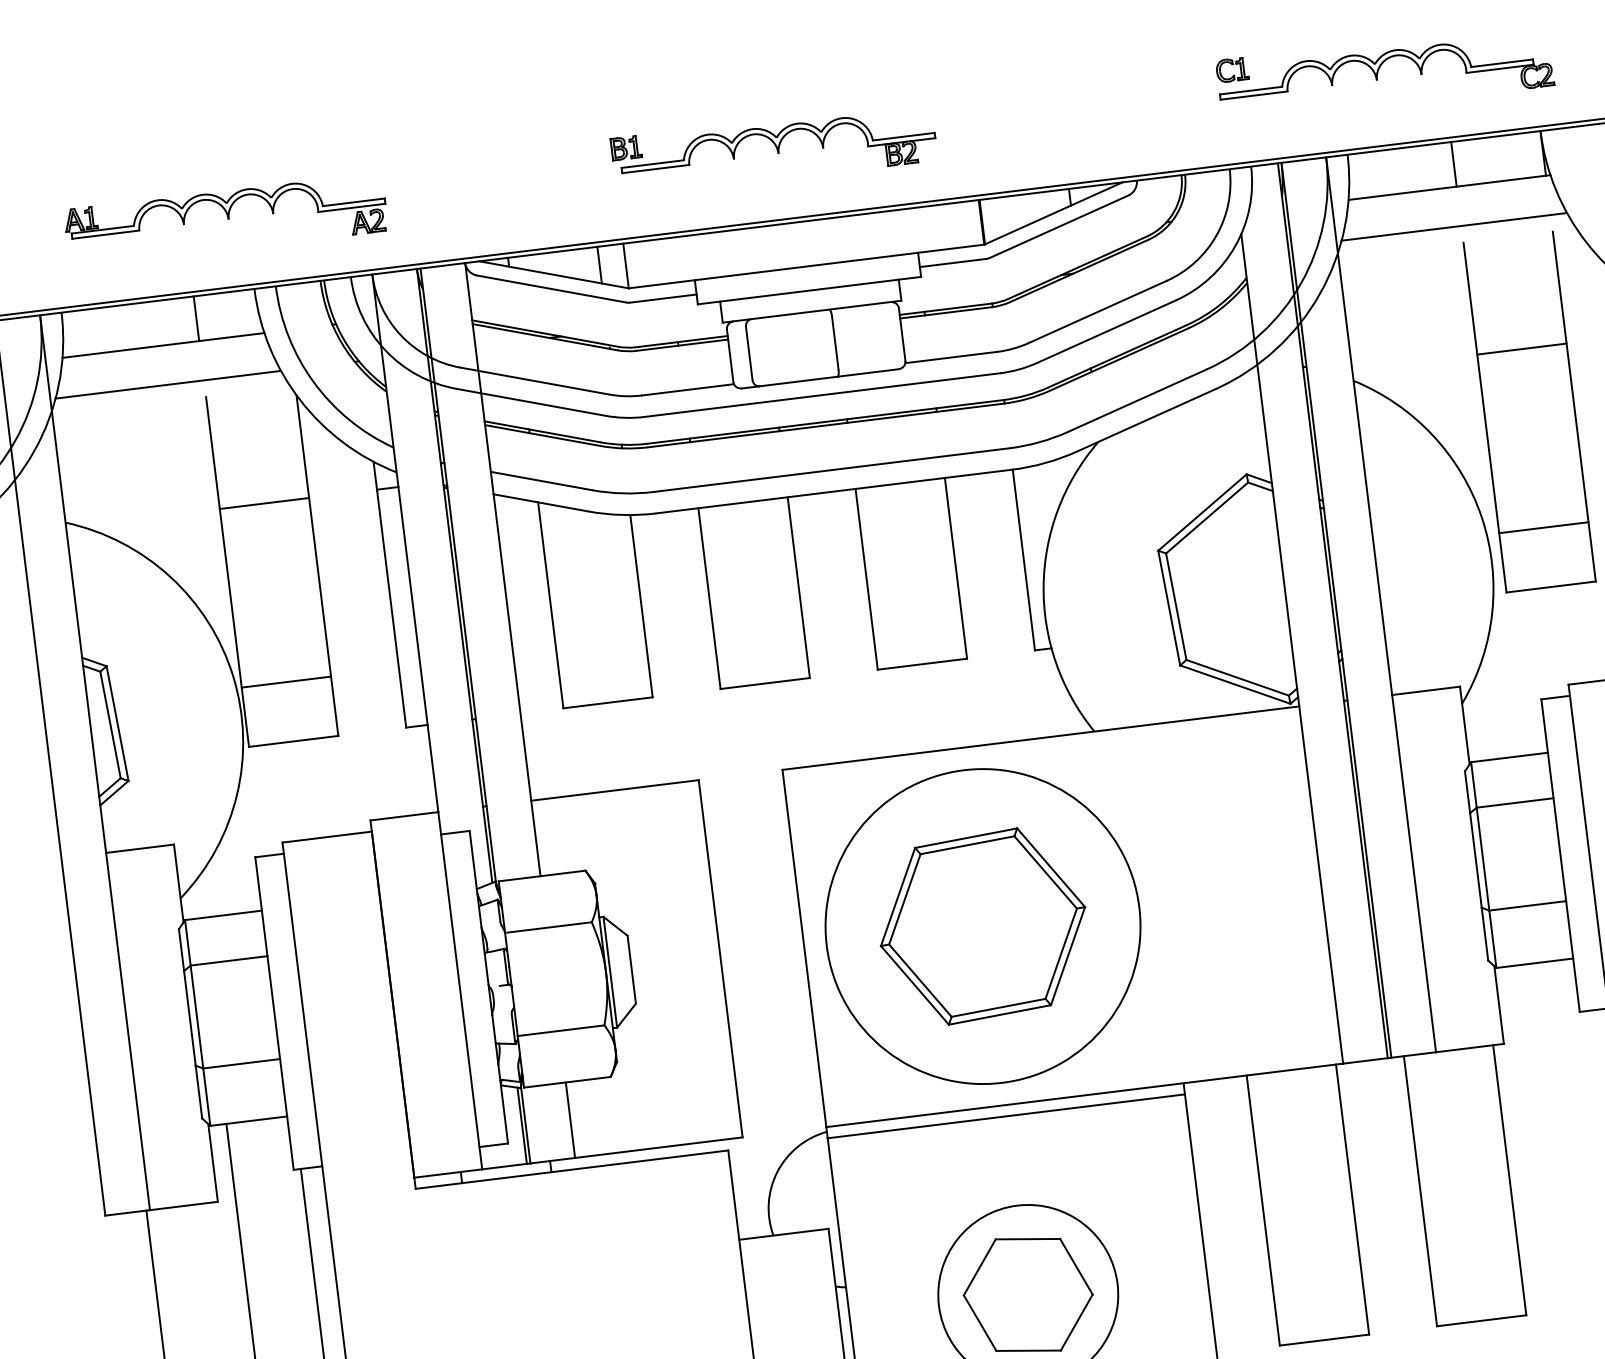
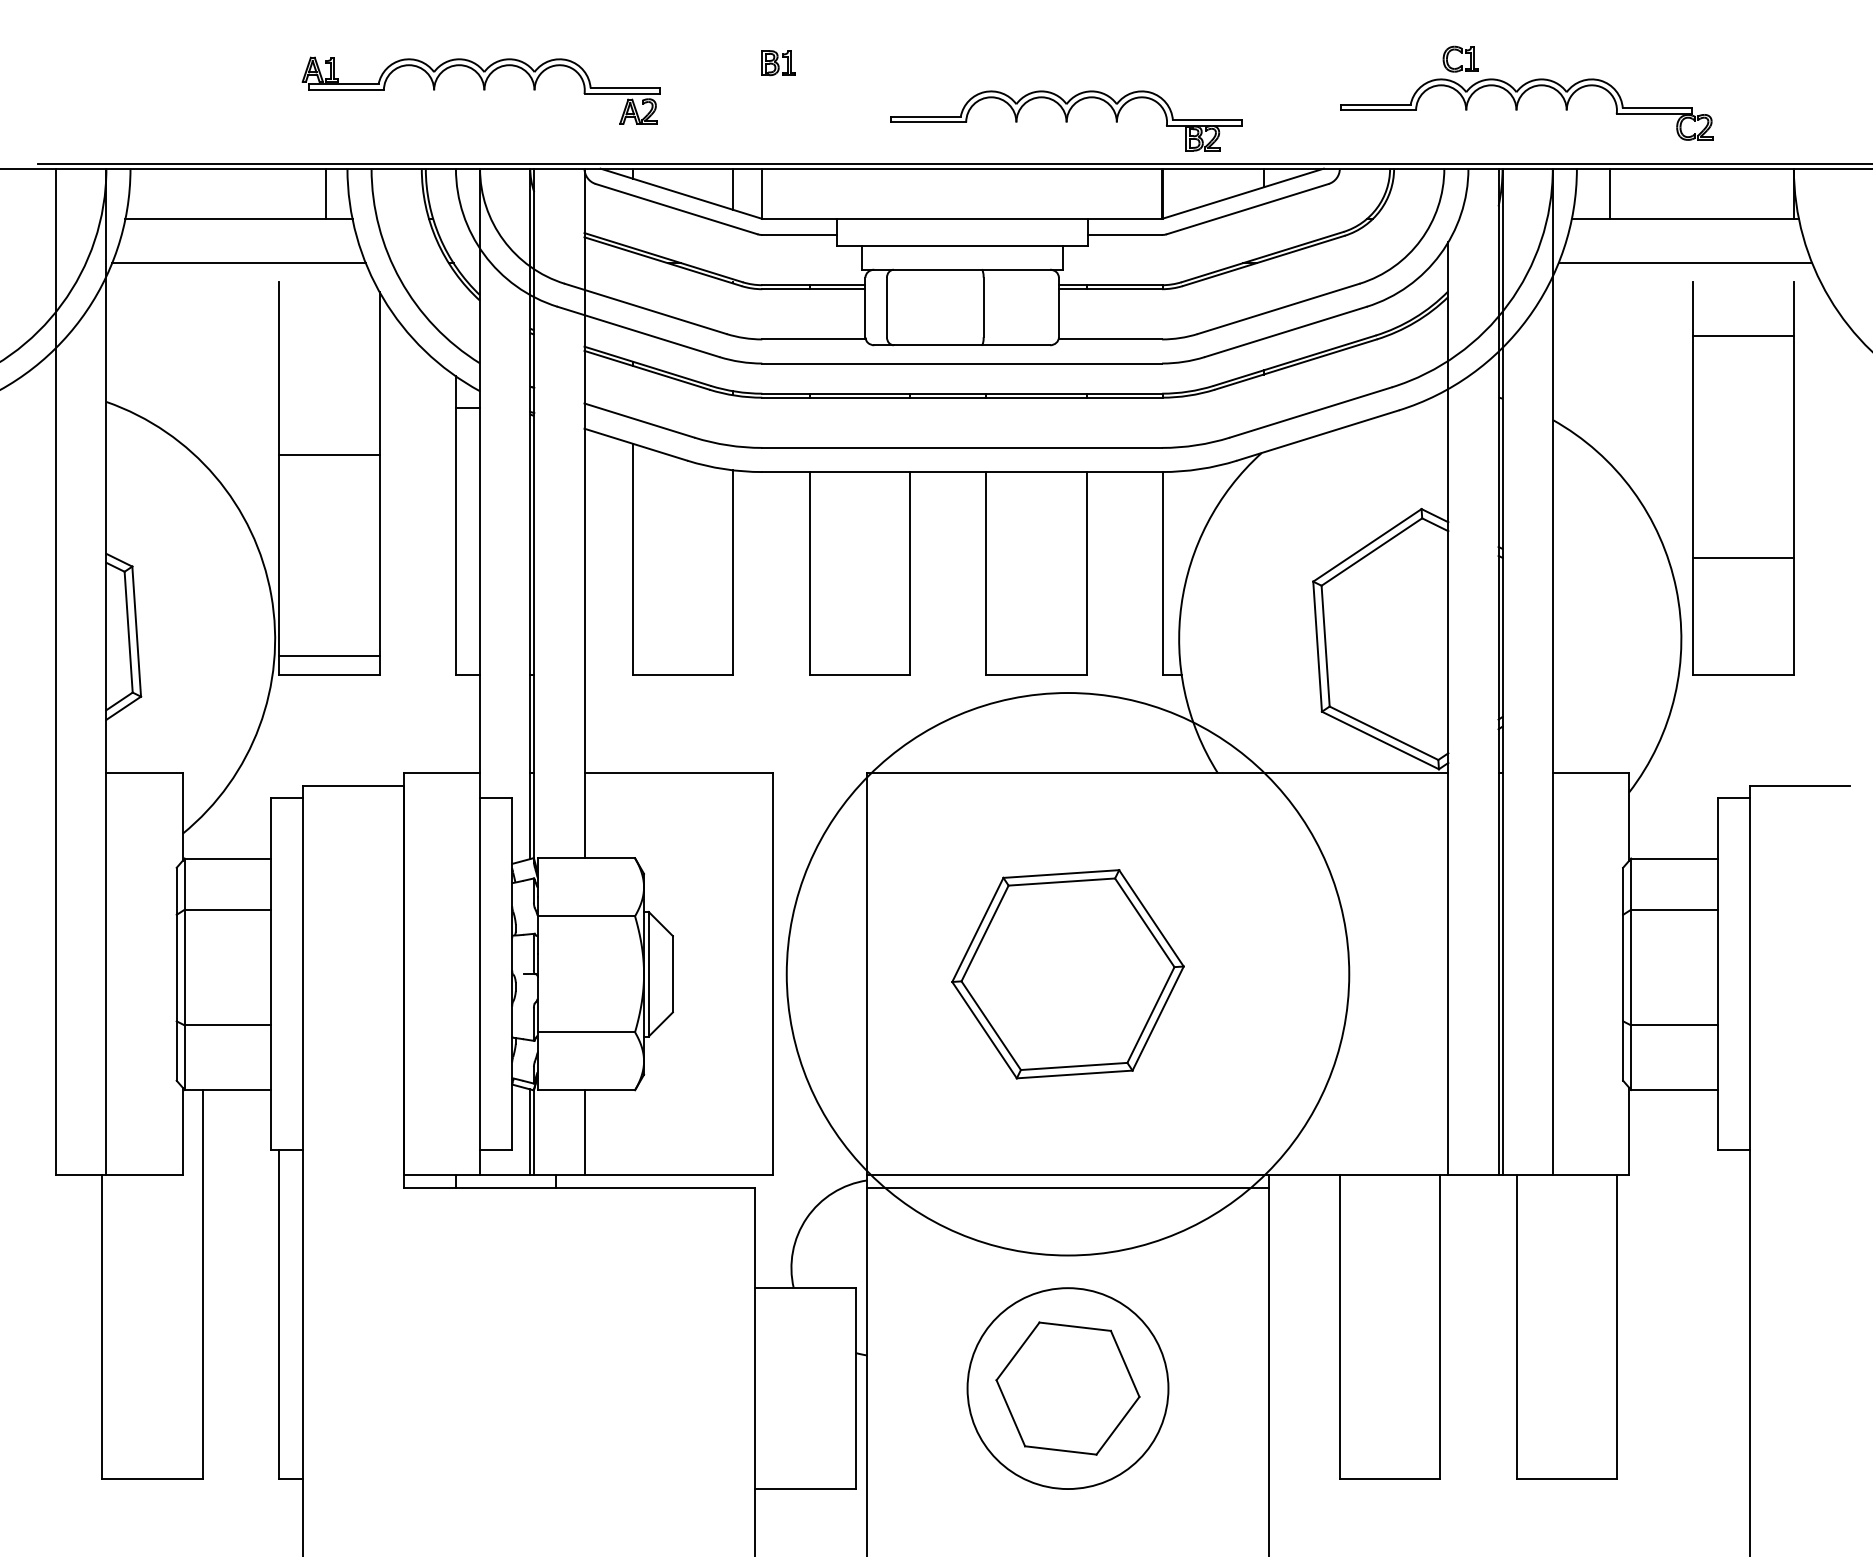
part: (1377, 79) -> (1517, 109), moved
part: (778, 152) -> (1066, 120), moved
line: (1453, 164) -> (1610, 193), moved
part: (225, 220) -> (480, 90), moved
line: (196, 318) -> (326, 193), moved
line: (1521, 348) -> (1743, 335), moved
line: (264, 503) -> (329, 454), moved
line: (1543, 527) -> (1743, 557), moved
line: (286, 681) -> (329, 655), moved
circle: (982, 926) -> (1067, 974), size x1.6

